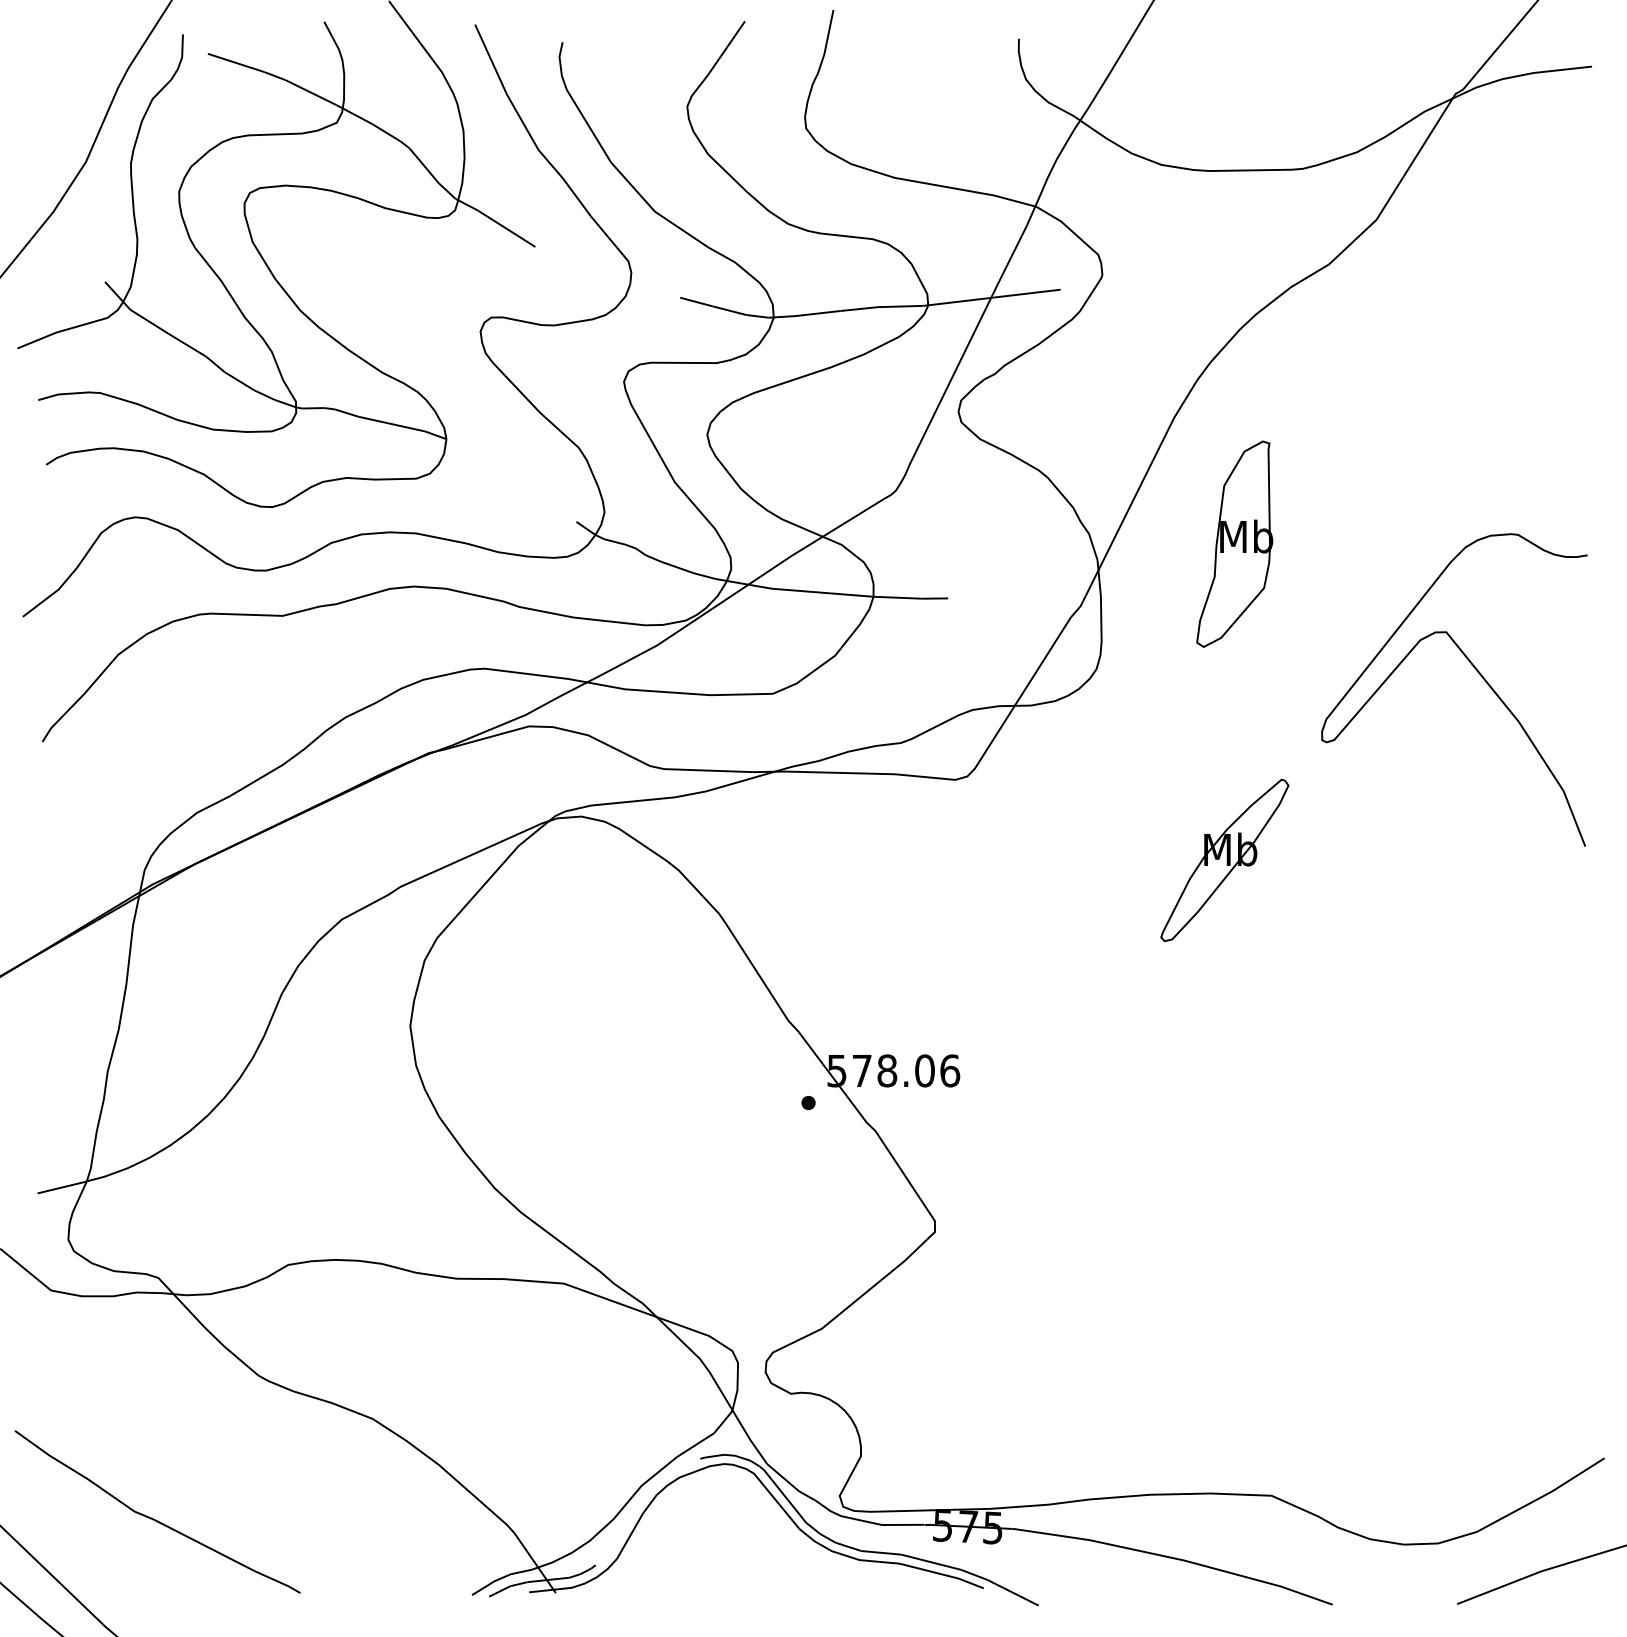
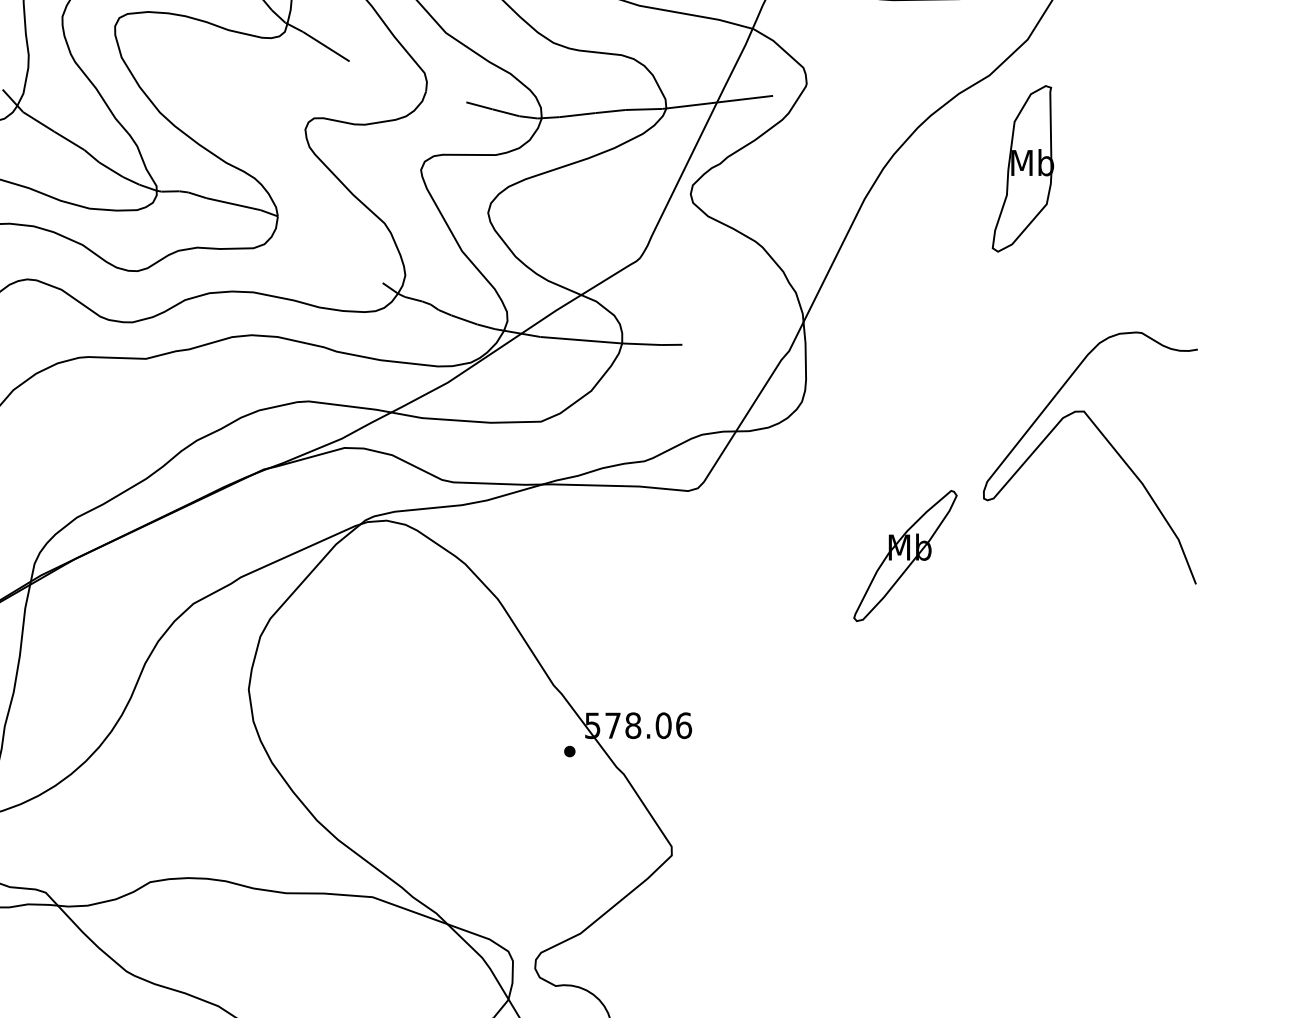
part: (1234, 543) -> (1022, 168), moved
curve: (1476, 671) -> (1108, 443), moved

